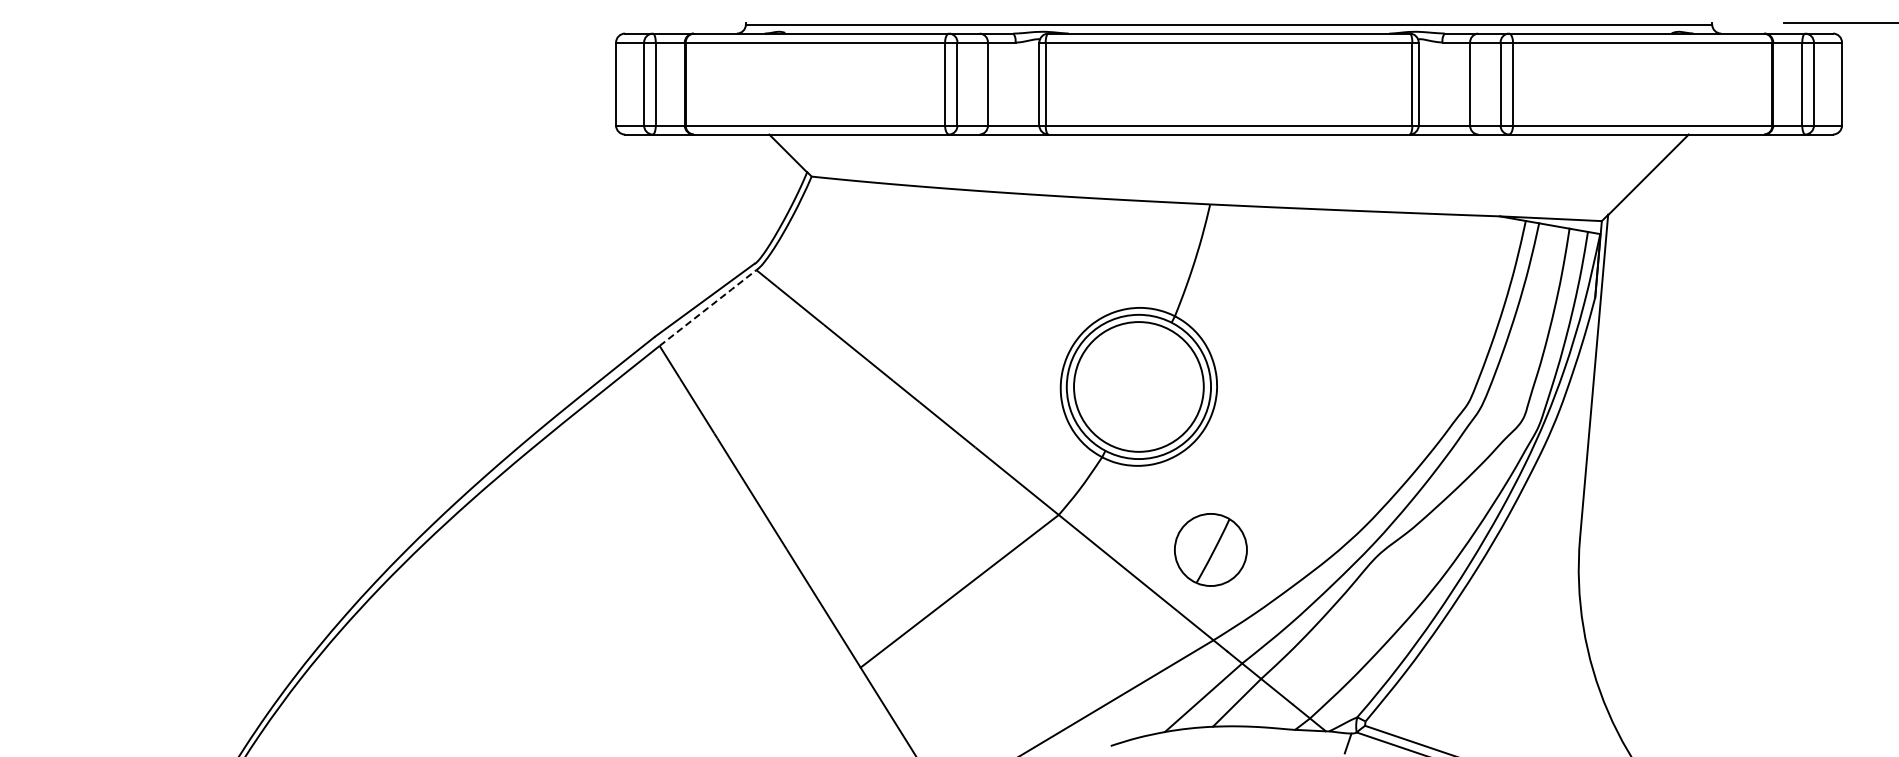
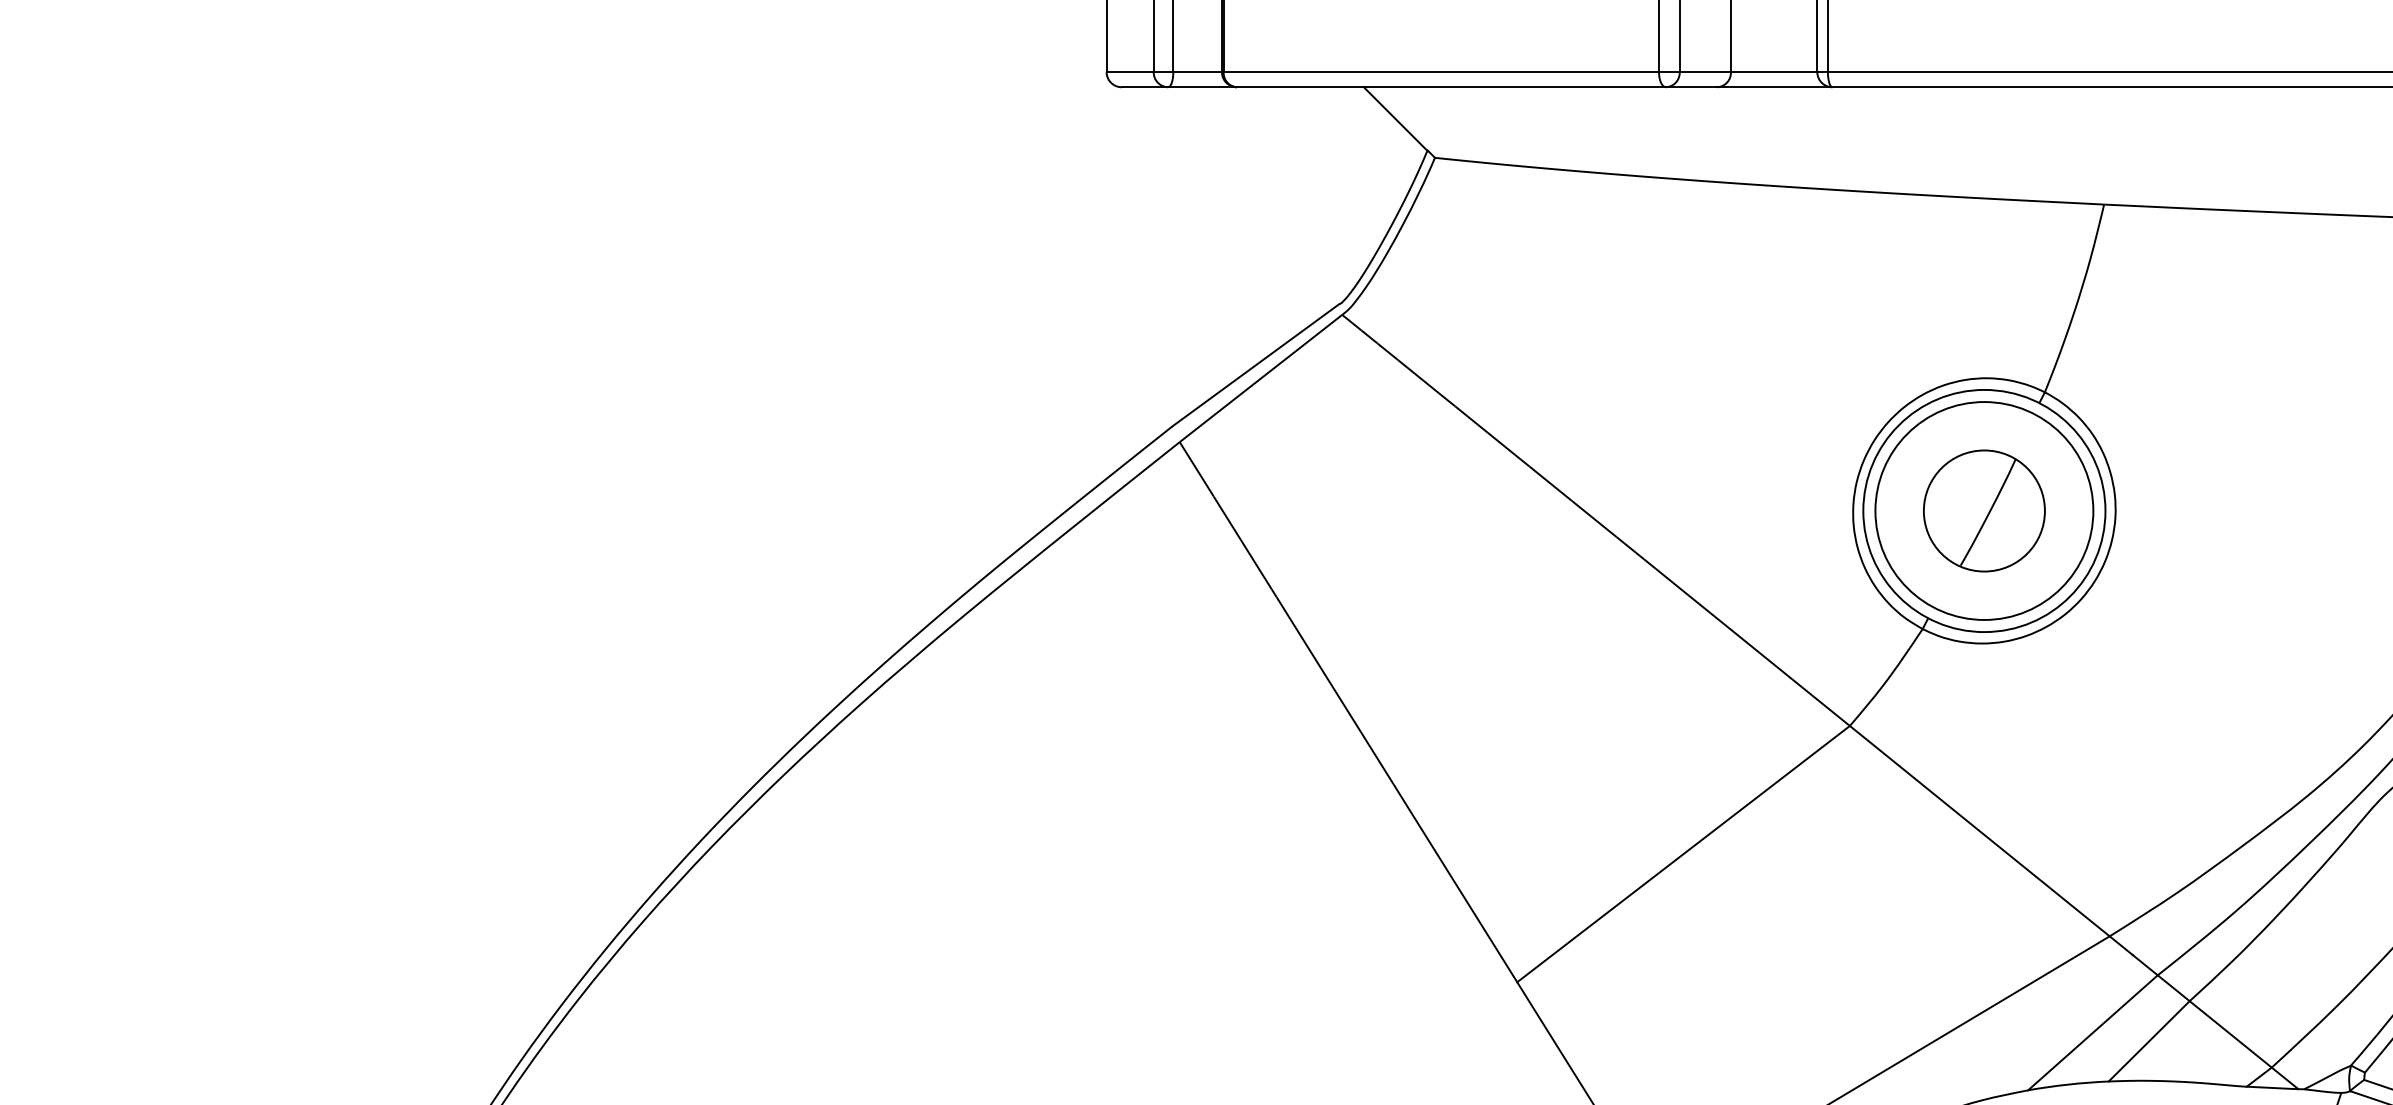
line: (708, 308) -> (1261, 379), dashed -> solid
part: (1210, 549) -> (1983, 510), moved

